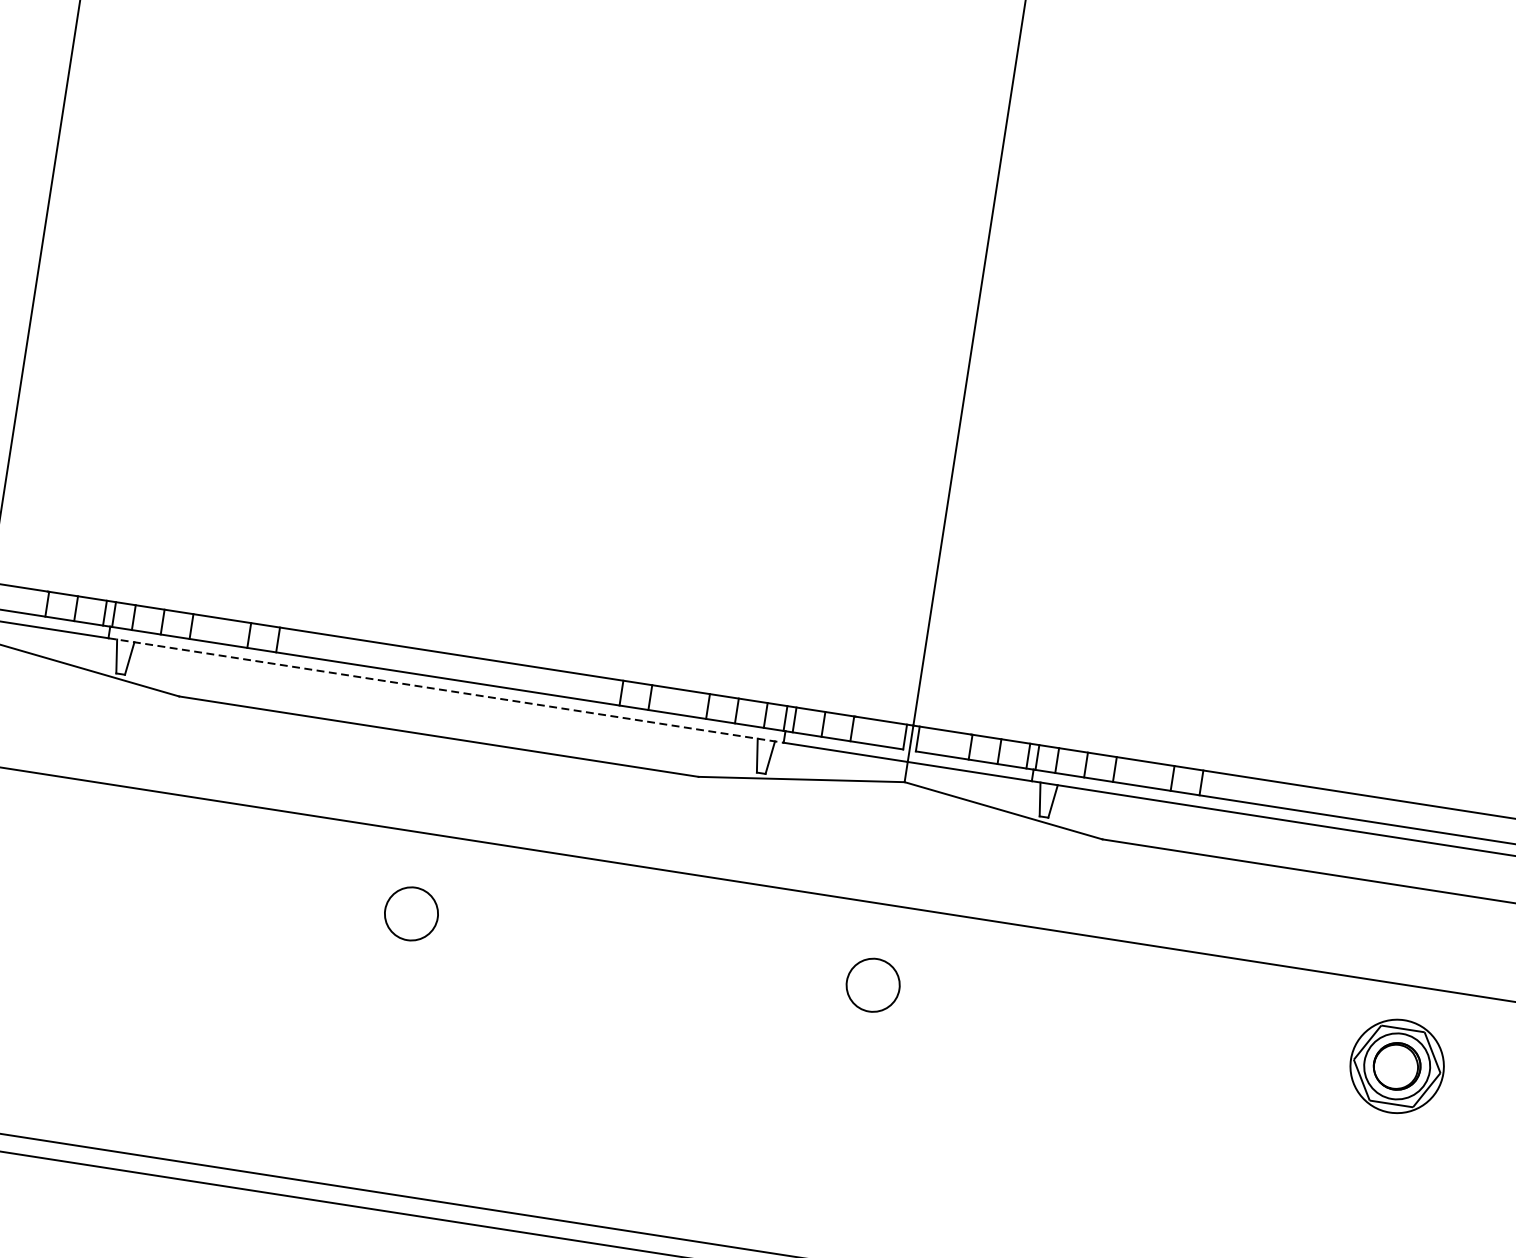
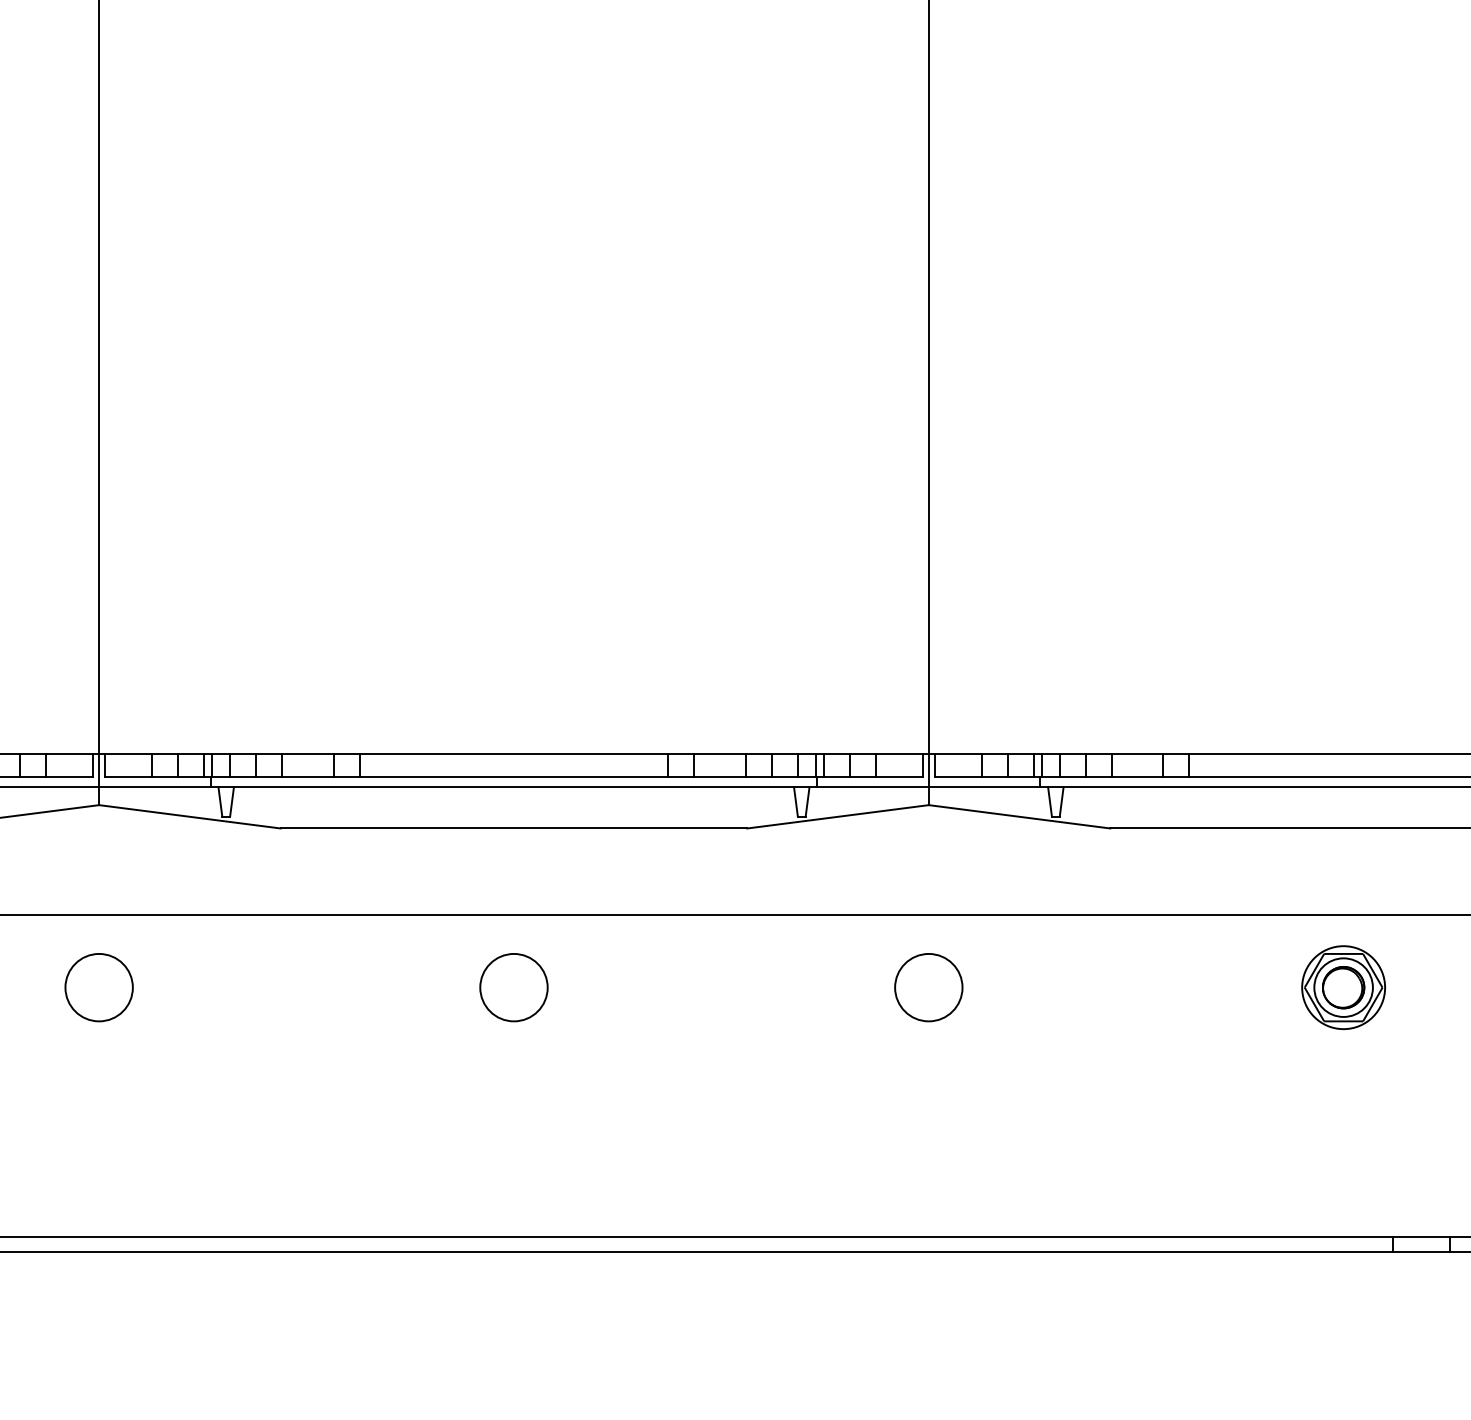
line: (446, 690) -> (514, 786), dashed -> solid
circle: (410, 913) -> (513, 987), size x1.43
circle: (872, 985) -> (928, 987), size x1.43
part: (1397, 1066) -> (1343, 987), moved

